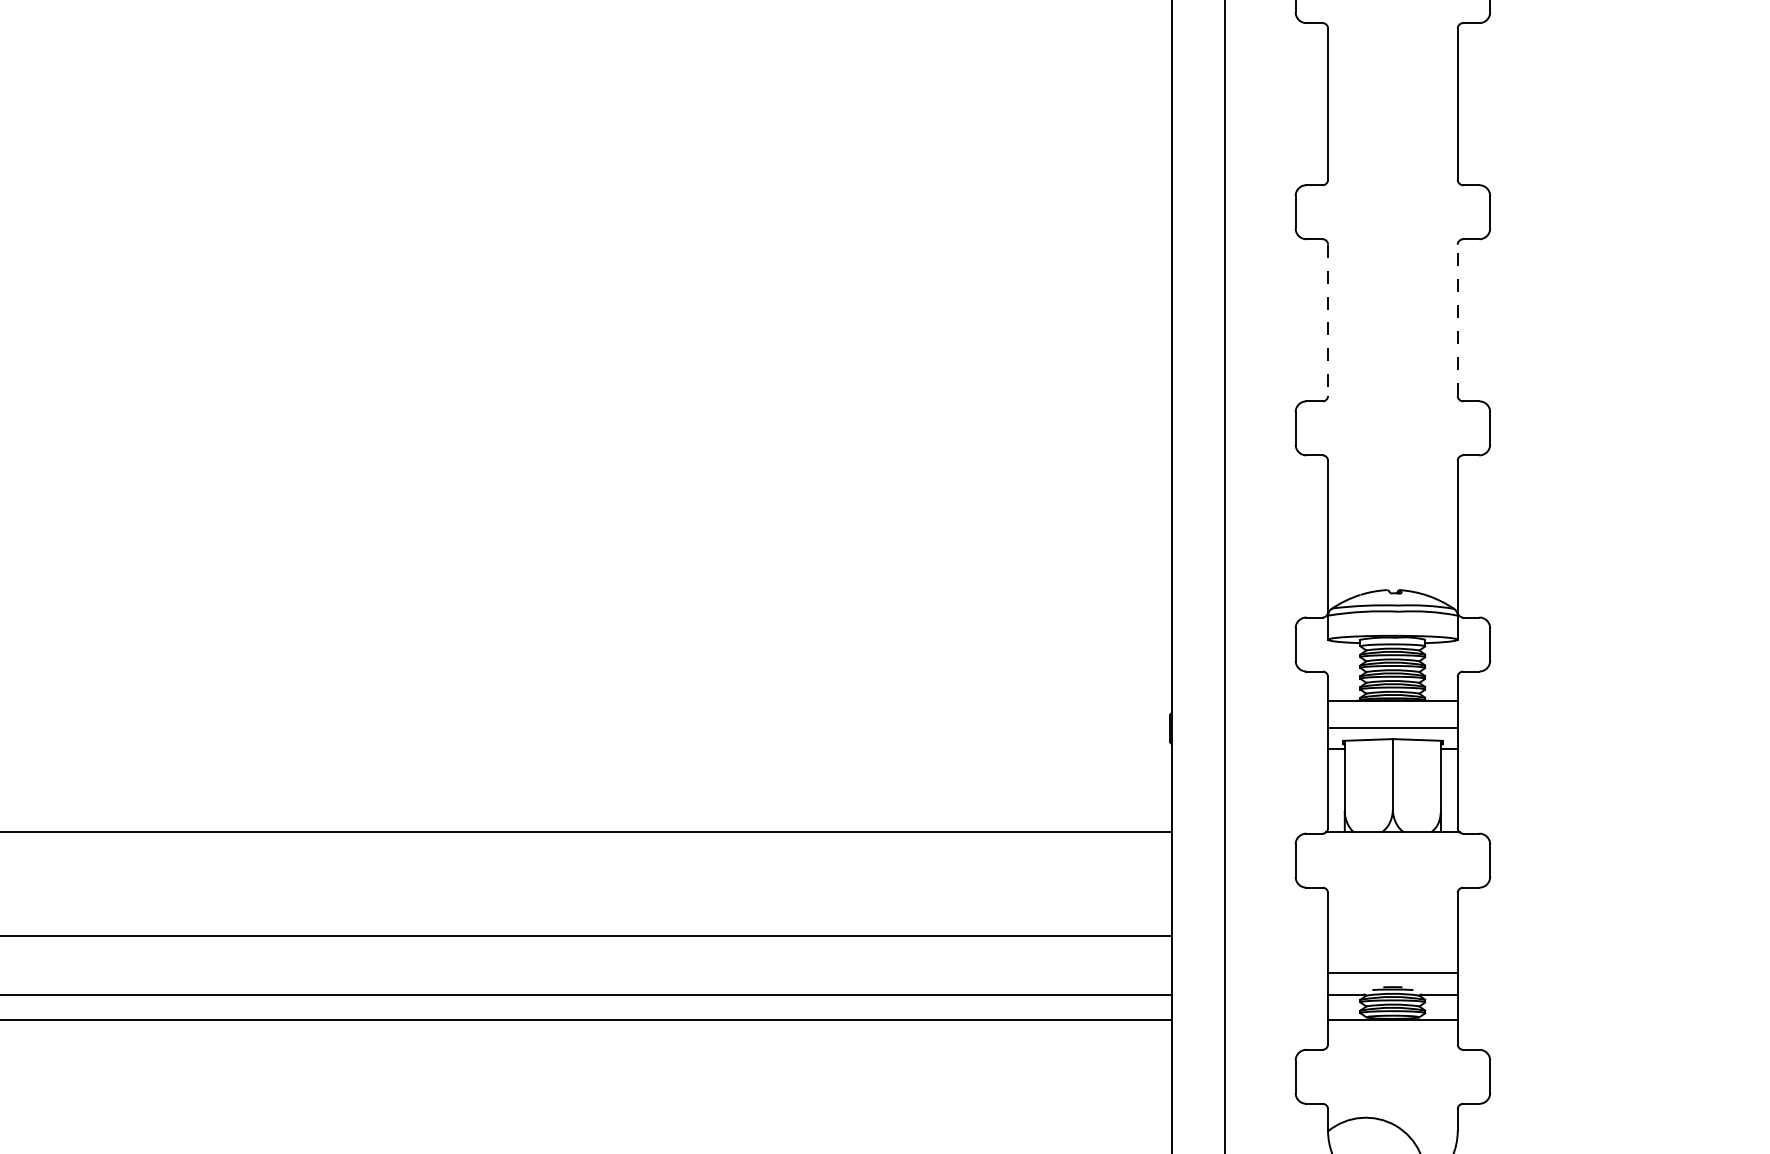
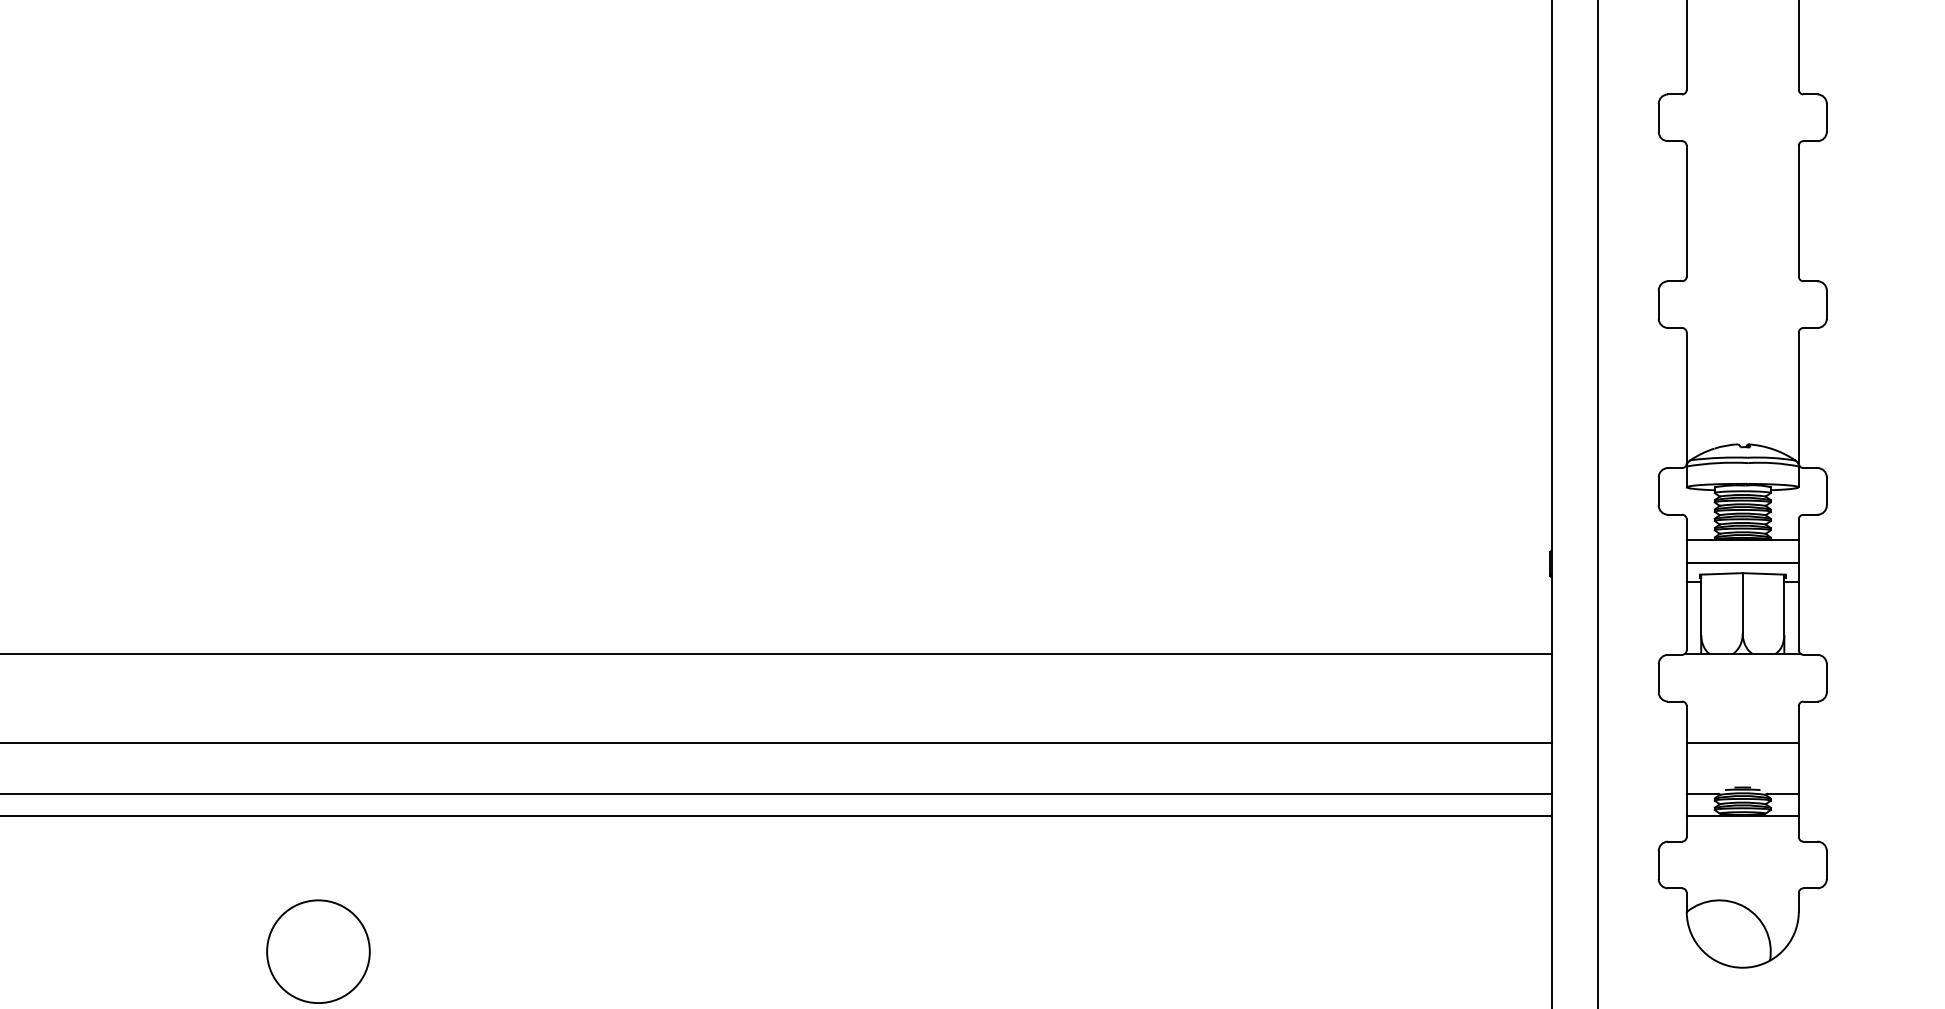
line: (1457, 319) -> (1798, 210), dashed -> solid
line: (1327, 320) -> (1686, 211), dashed -> solid
line: (1392, 973) -> (1742, 743), moved

